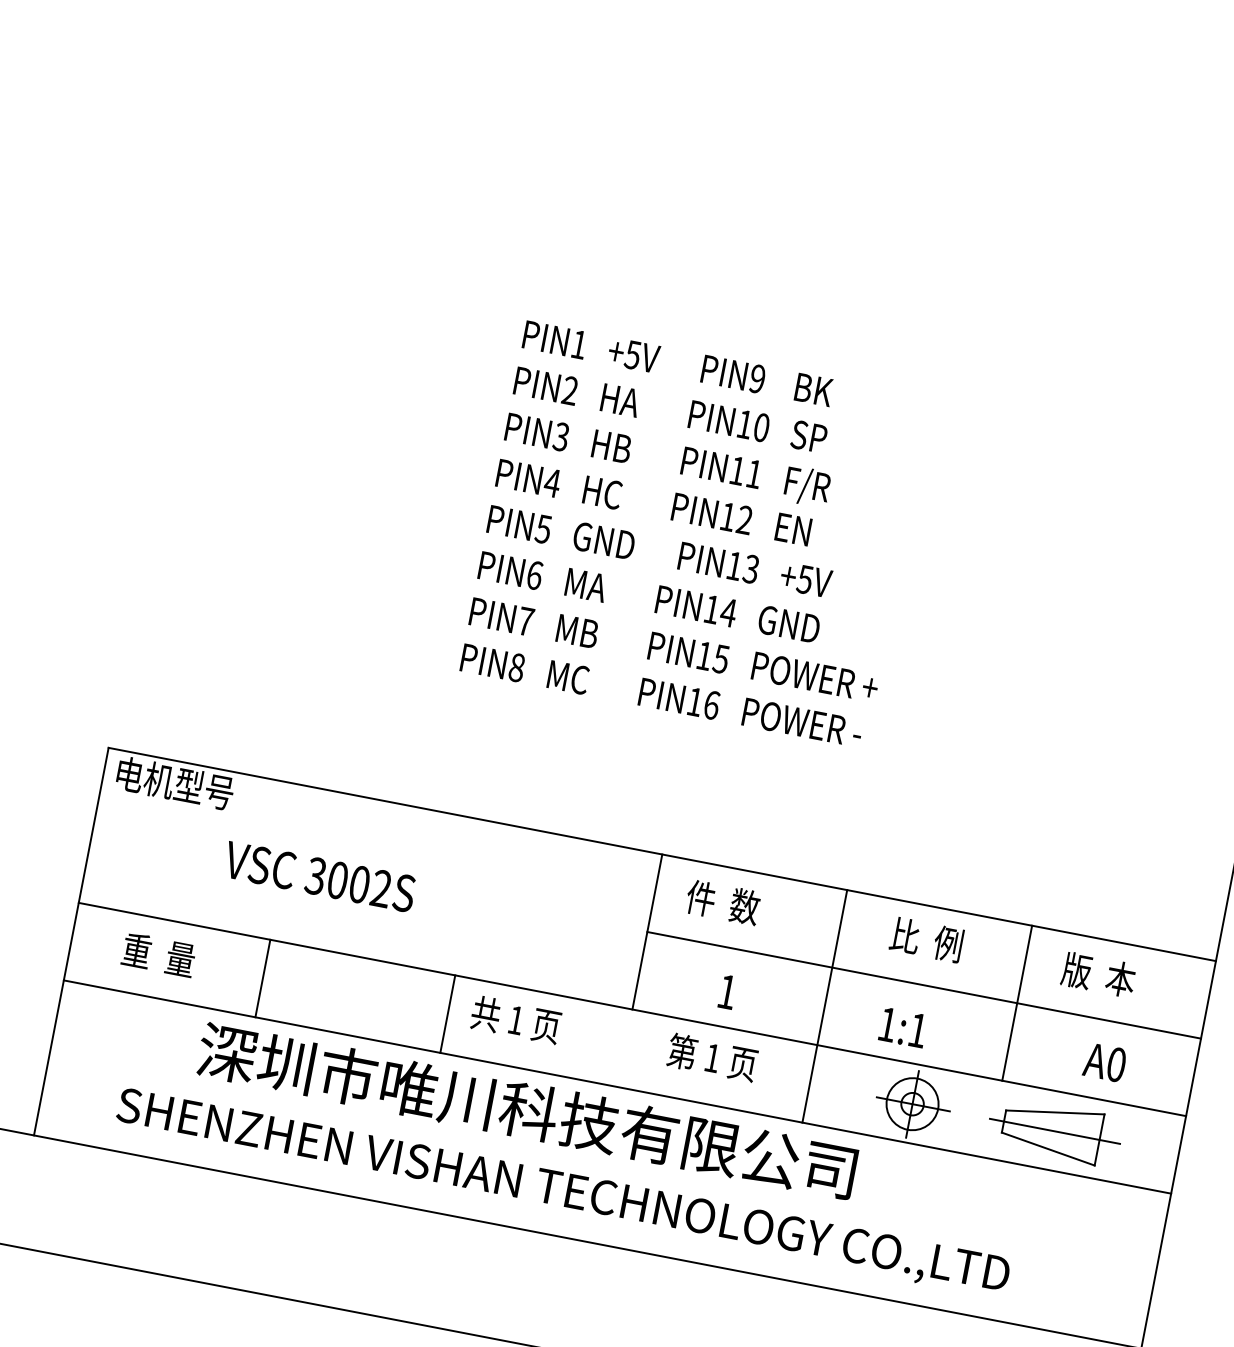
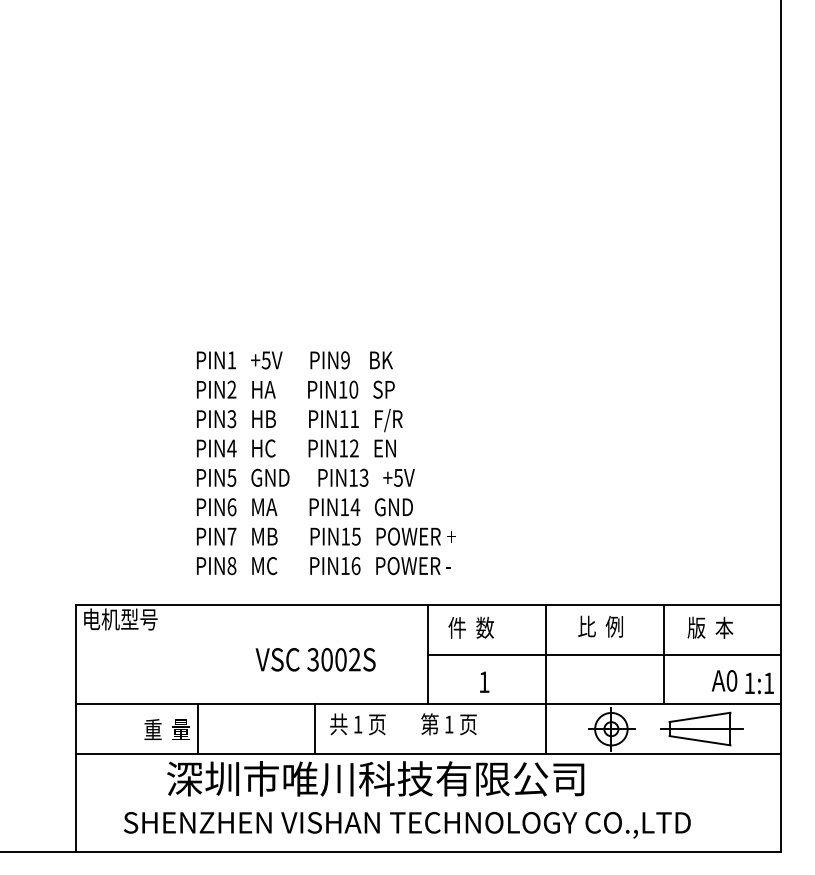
text: (696, 535) -> (326, 463), moved
text: (319, 876) -> (315, 659), moved
text: (158, 954) -> (166, 729), moved
text: (902, 1027) -> (759, 683), moved
text: (711, 1057) -> (448, 724), moved

